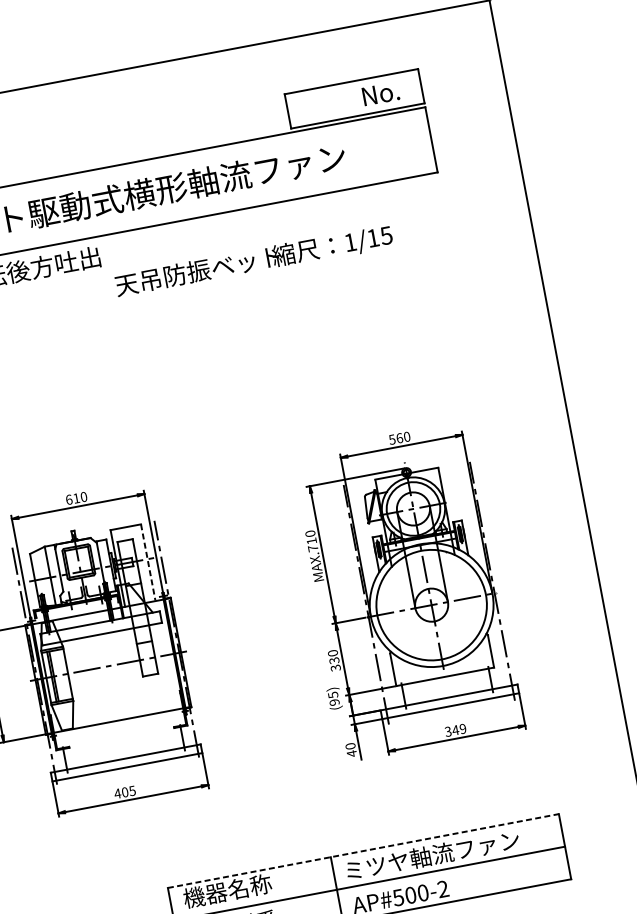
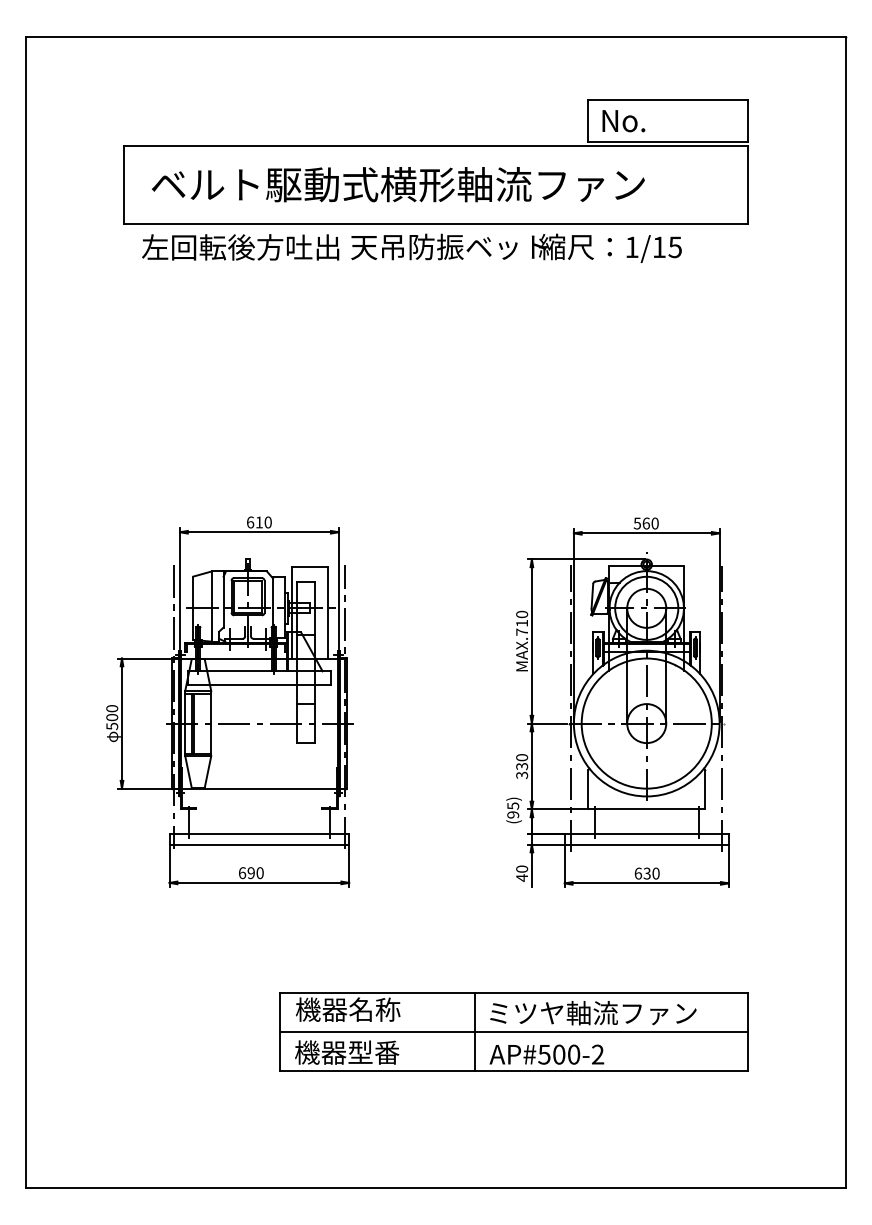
text: (380, 94) -> (623, 121), moved
text: (253, 260) -> (516, 247), moved
line: (148, 562) -> (328, 612), dashed -> solid
text: (455, 730) -> (646, 873), 349 -> 630
text: (124, 792) -> (250, 873), 405 -> 690
line: (363, 851) -> (514, 993), dashed -> solid

